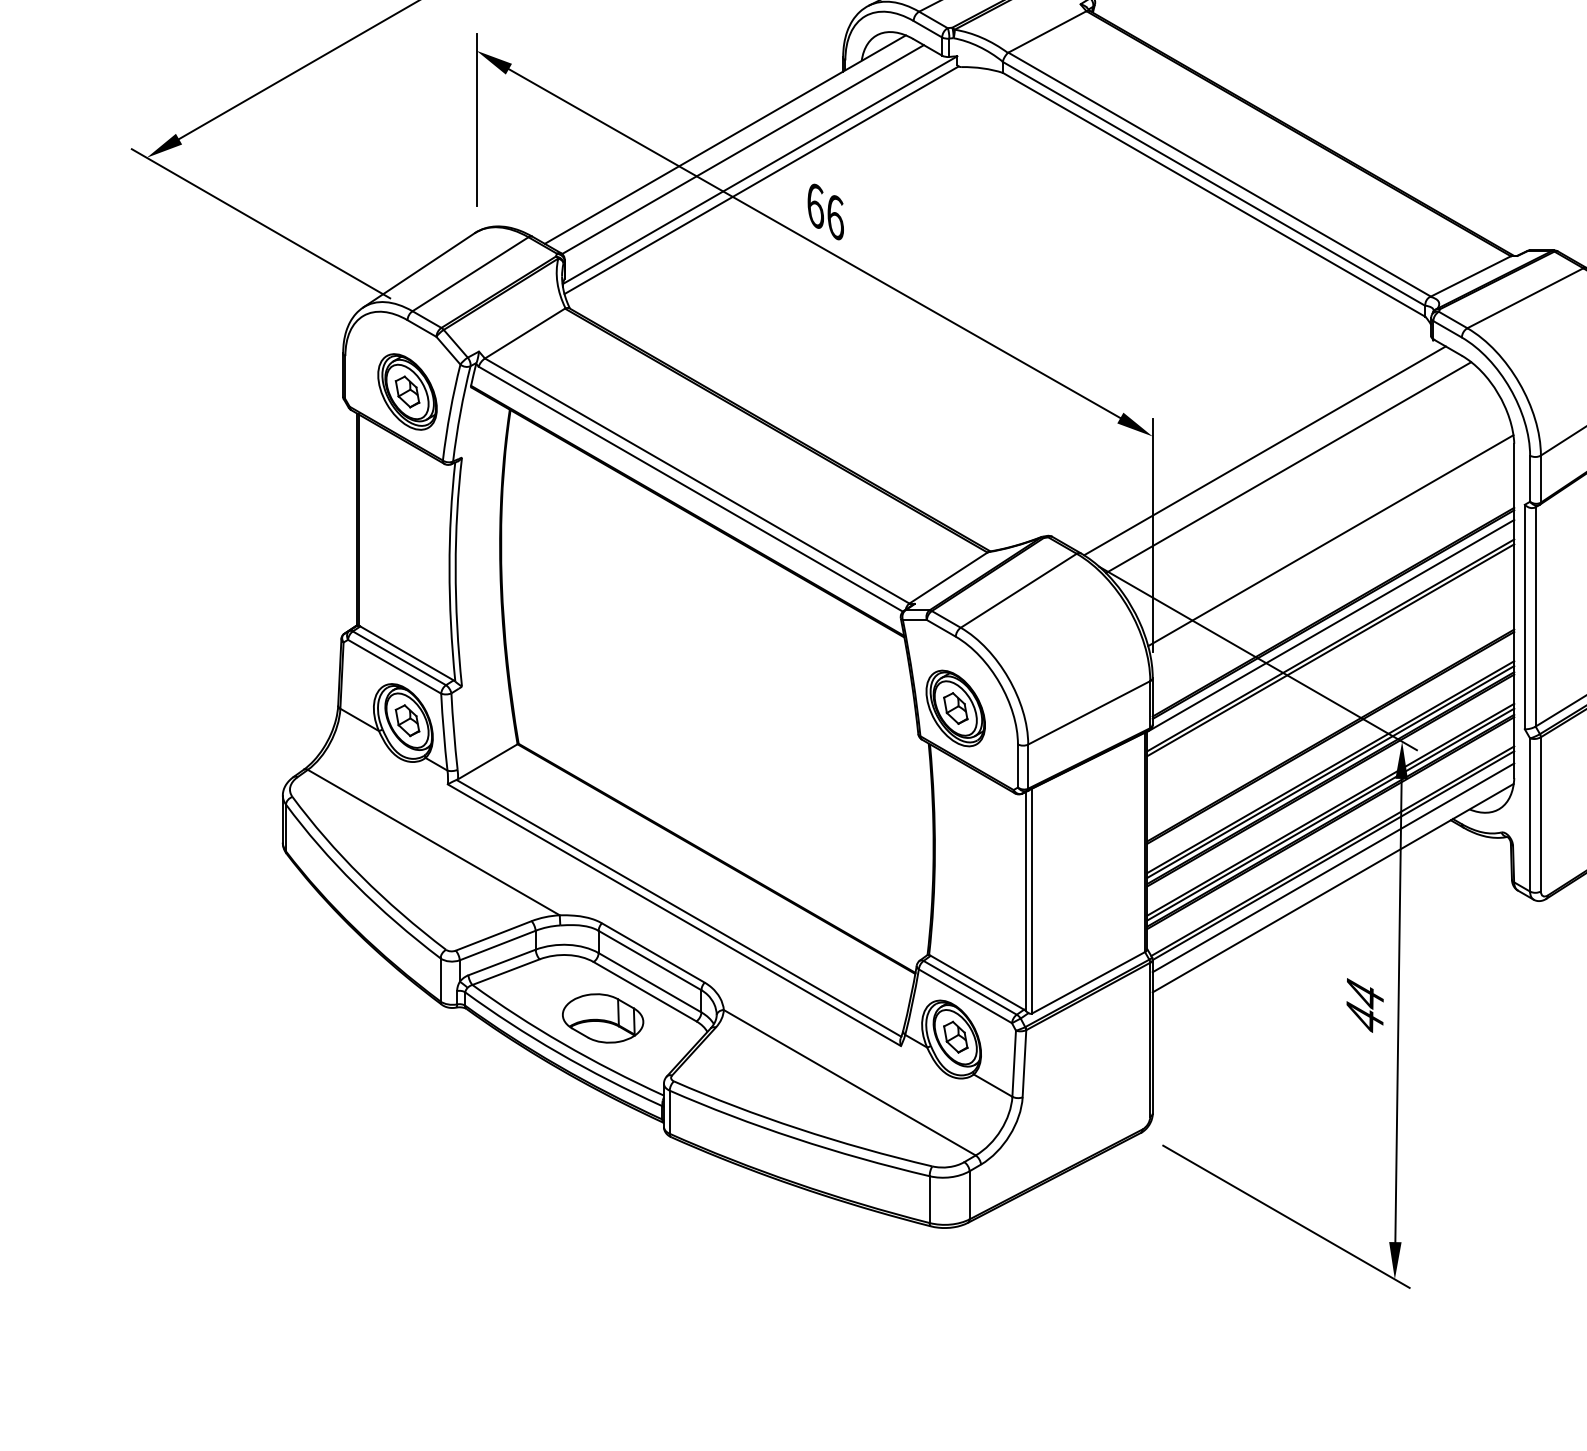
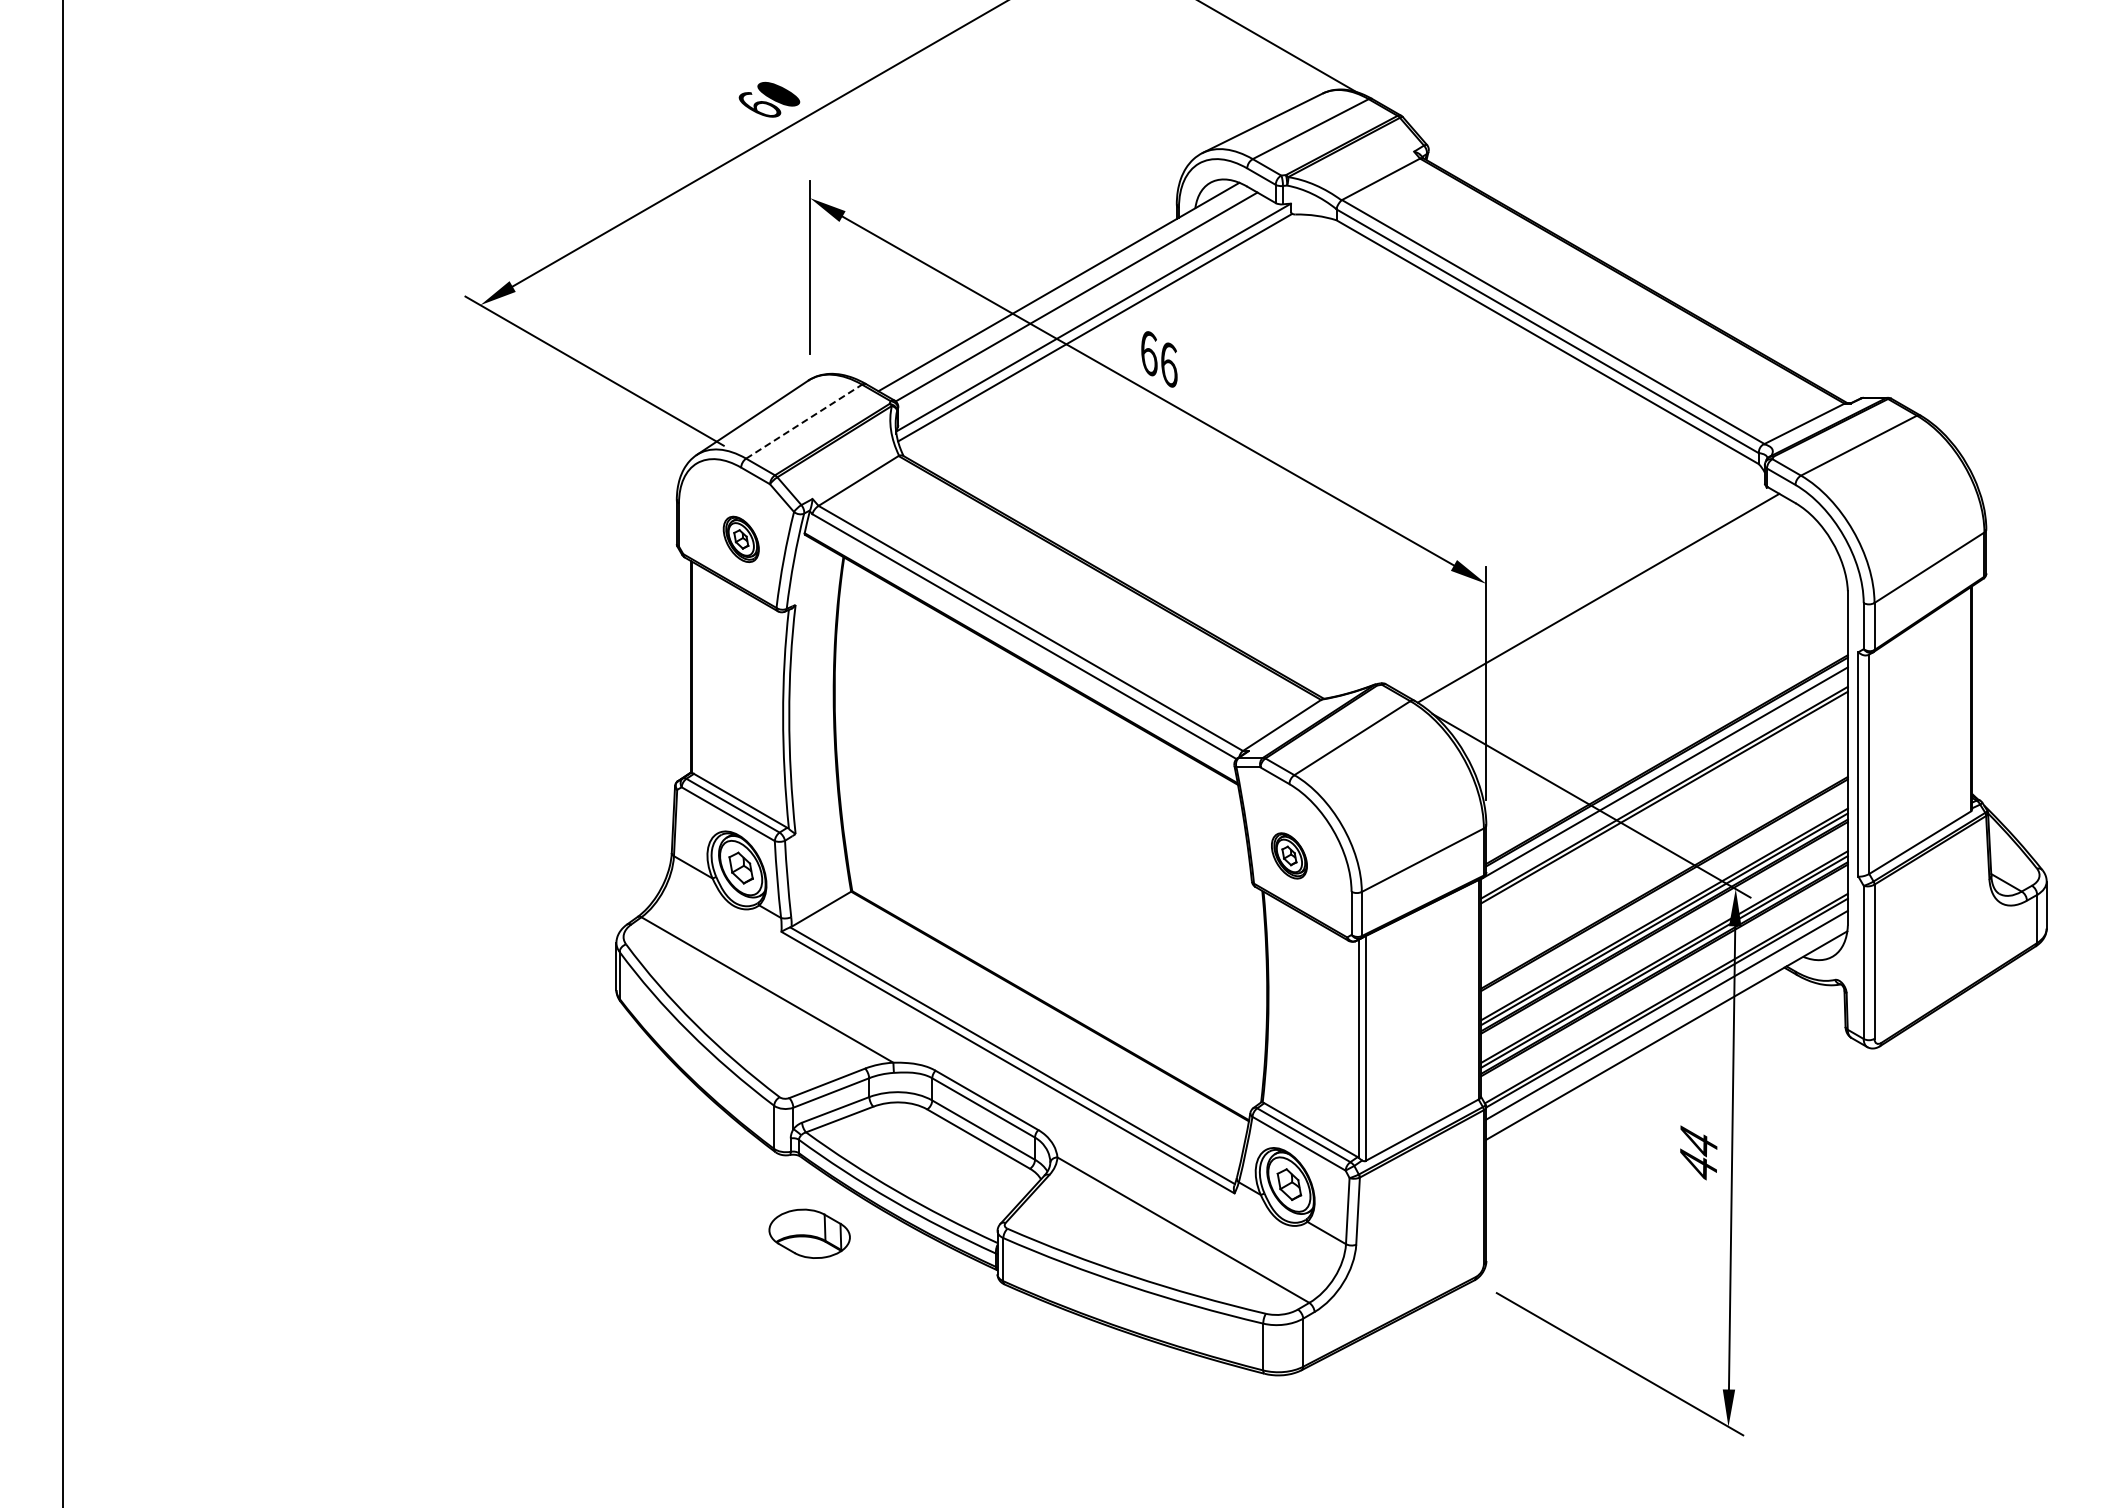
line: (470, 274) -> (804, 421), solid -> dashed
part: (407, 392) -> (741, 539), size x0.6
line: (1287, 467) -> (1621, 614), removed
line: (1330, 540) -> (1664, 687), removed
part: (955, 708) -> (1289, 855), size x0.6
part: (602, 1018) -> (809, 1233), moved

